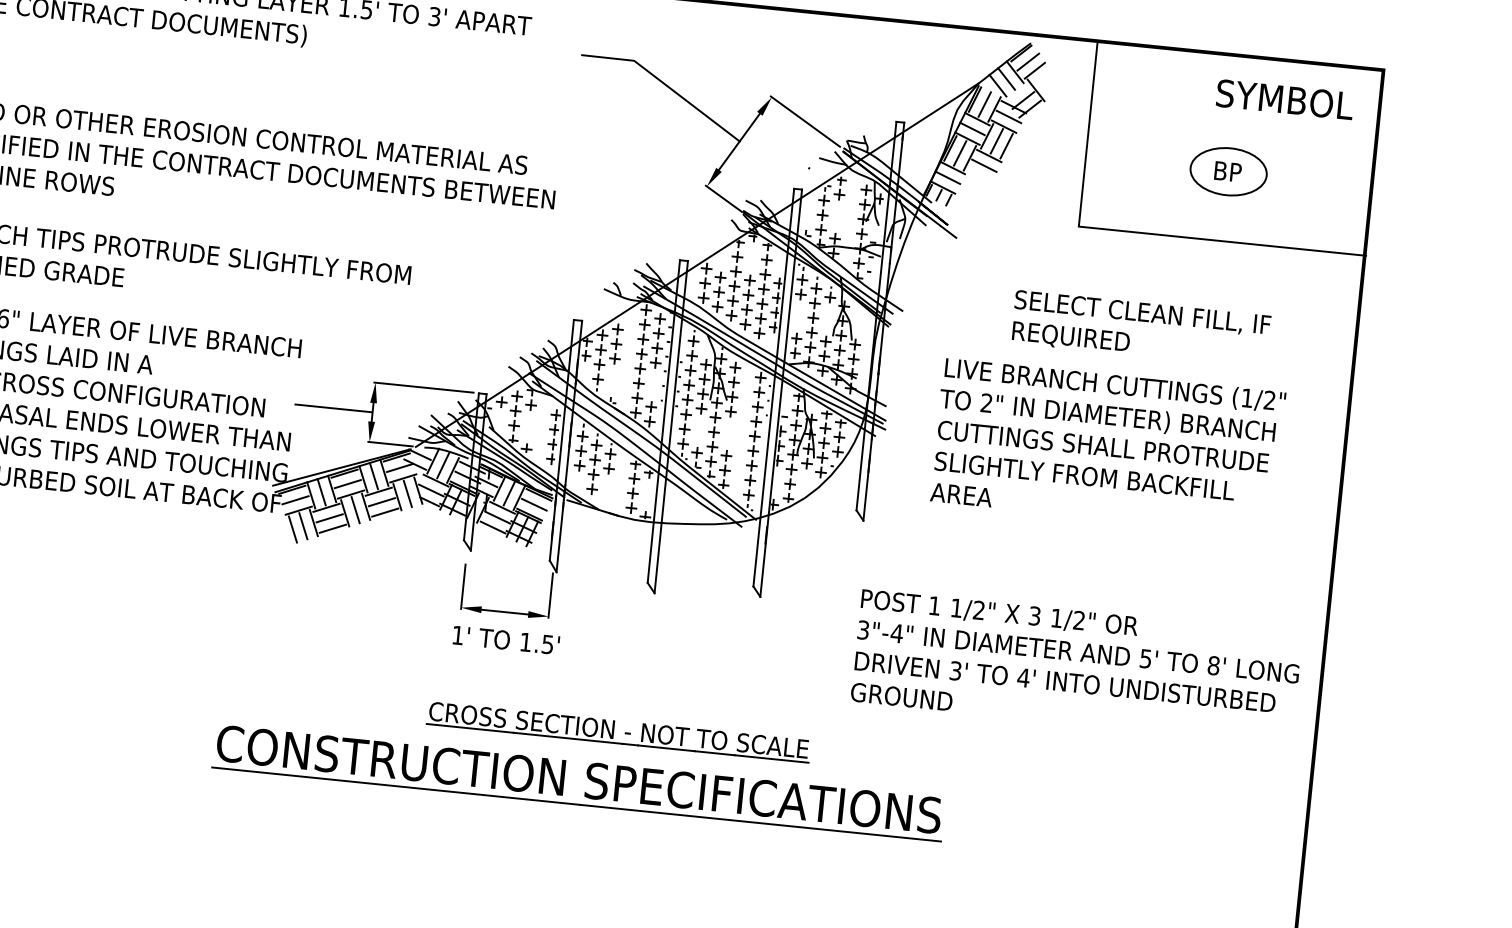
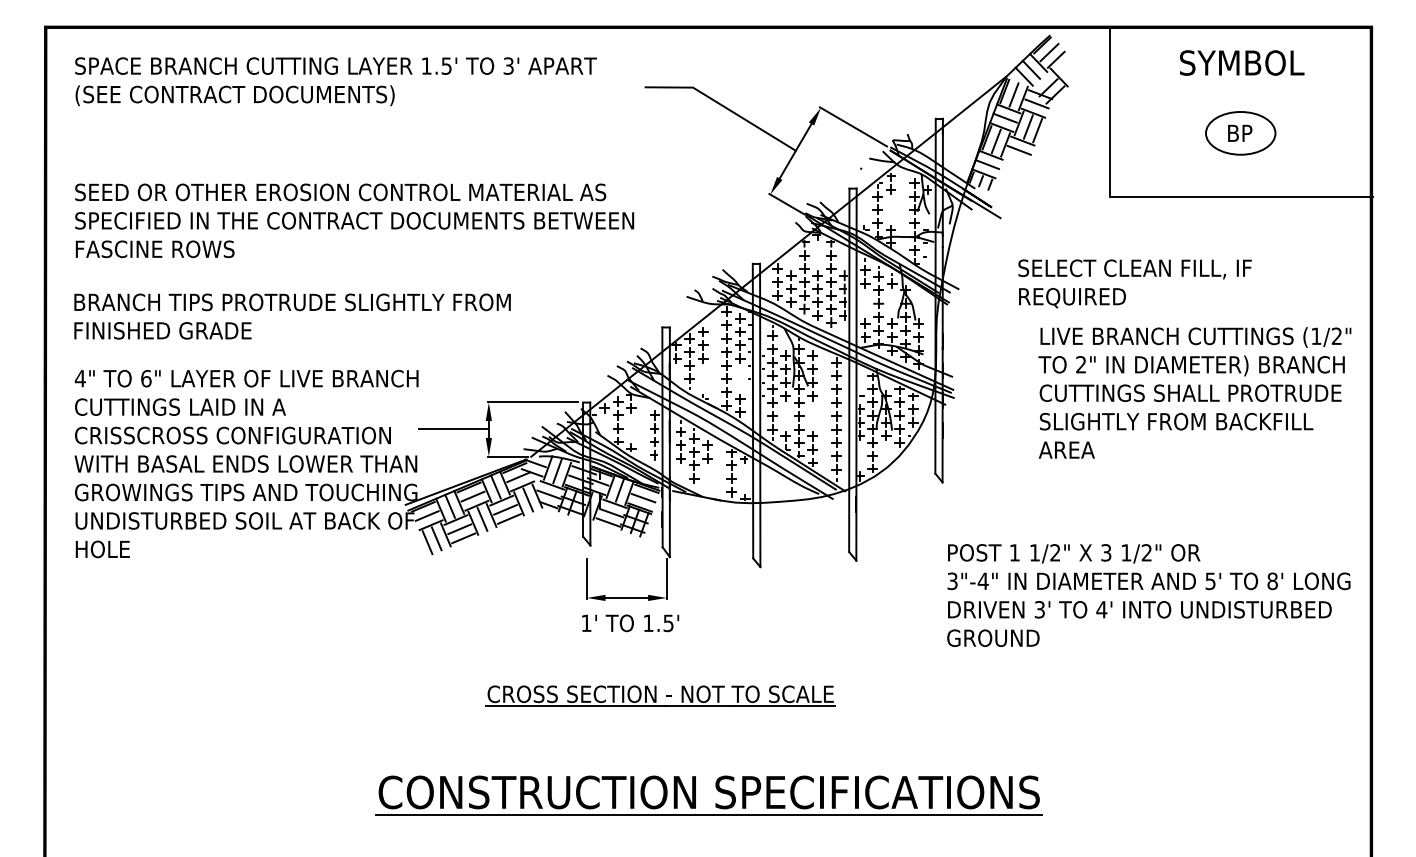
text: (1285, 99) -> (1242, 62), moved
text: (1140, 328) -> (1134, 283), moved
text: (1107, 446) -> (1194, 392), moved
part: (618, 731) -> (660, 695), moved
part: (587, 777) -> (716, 789), moved

